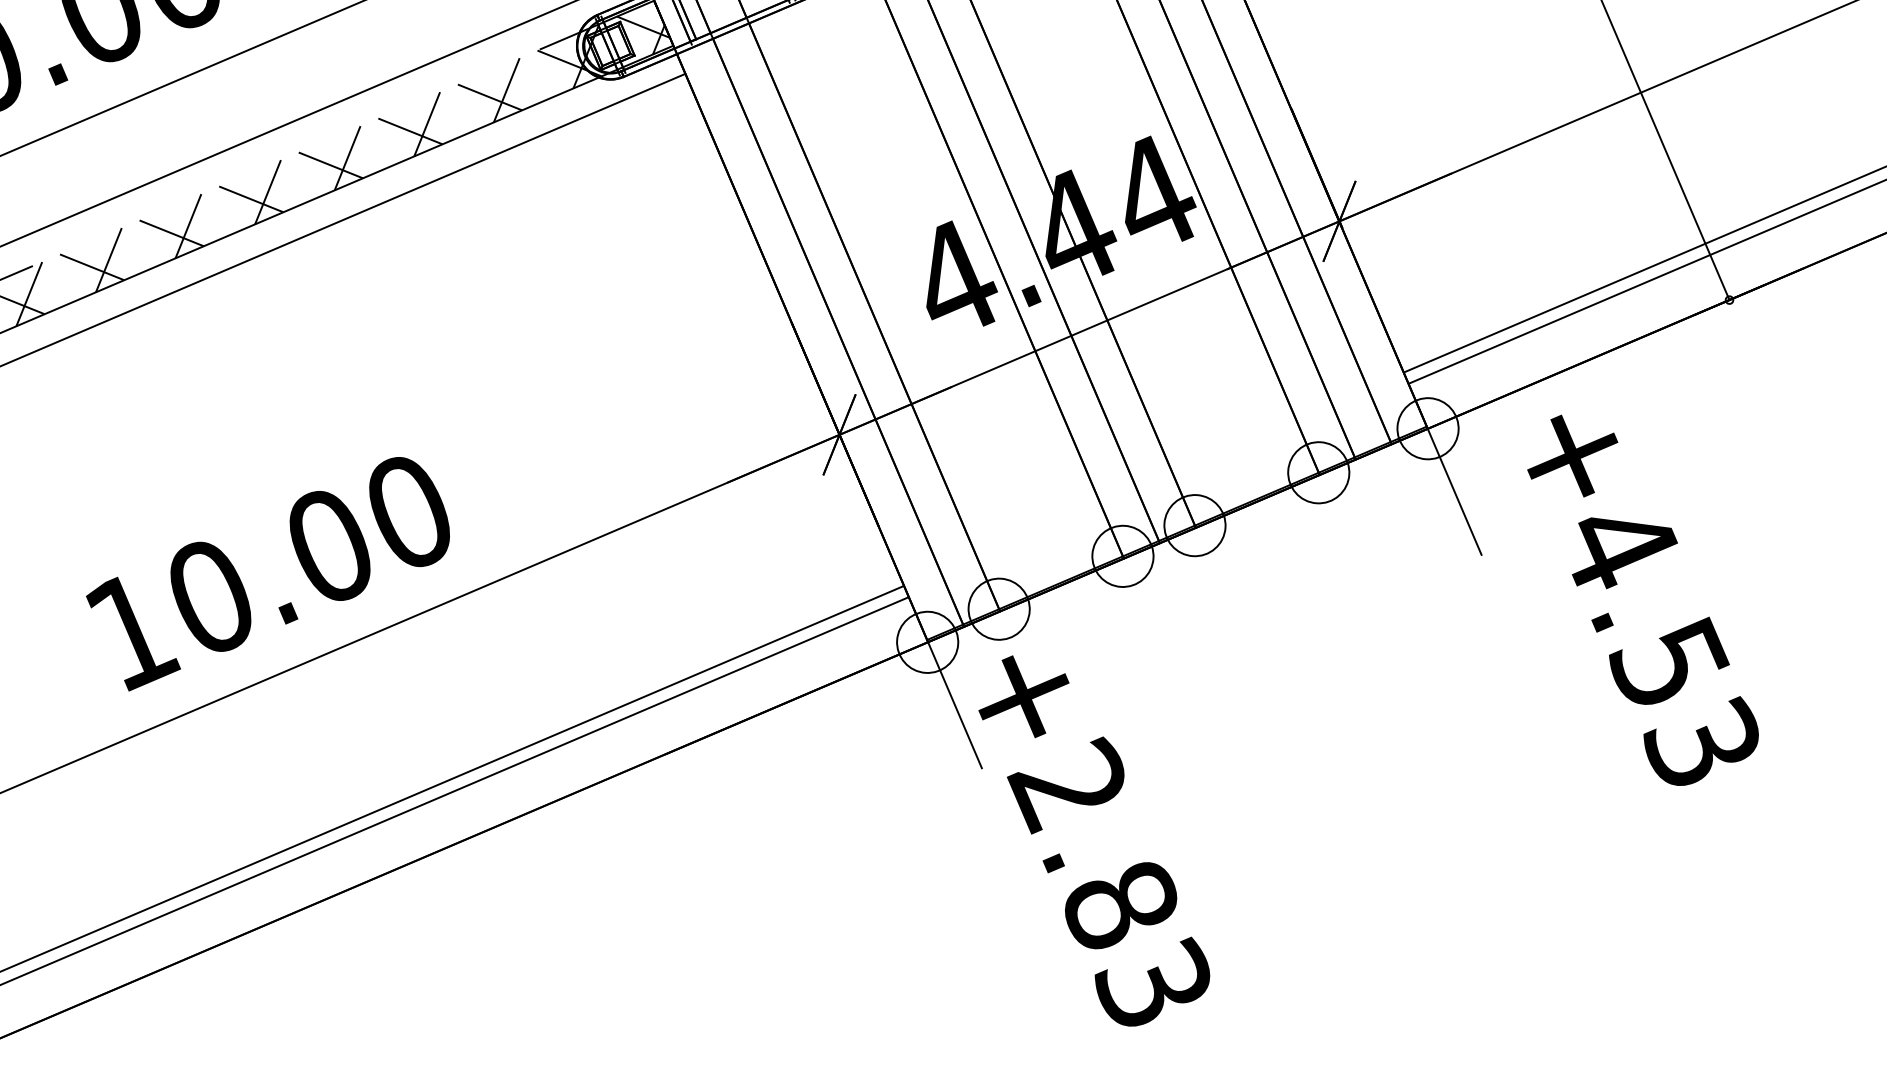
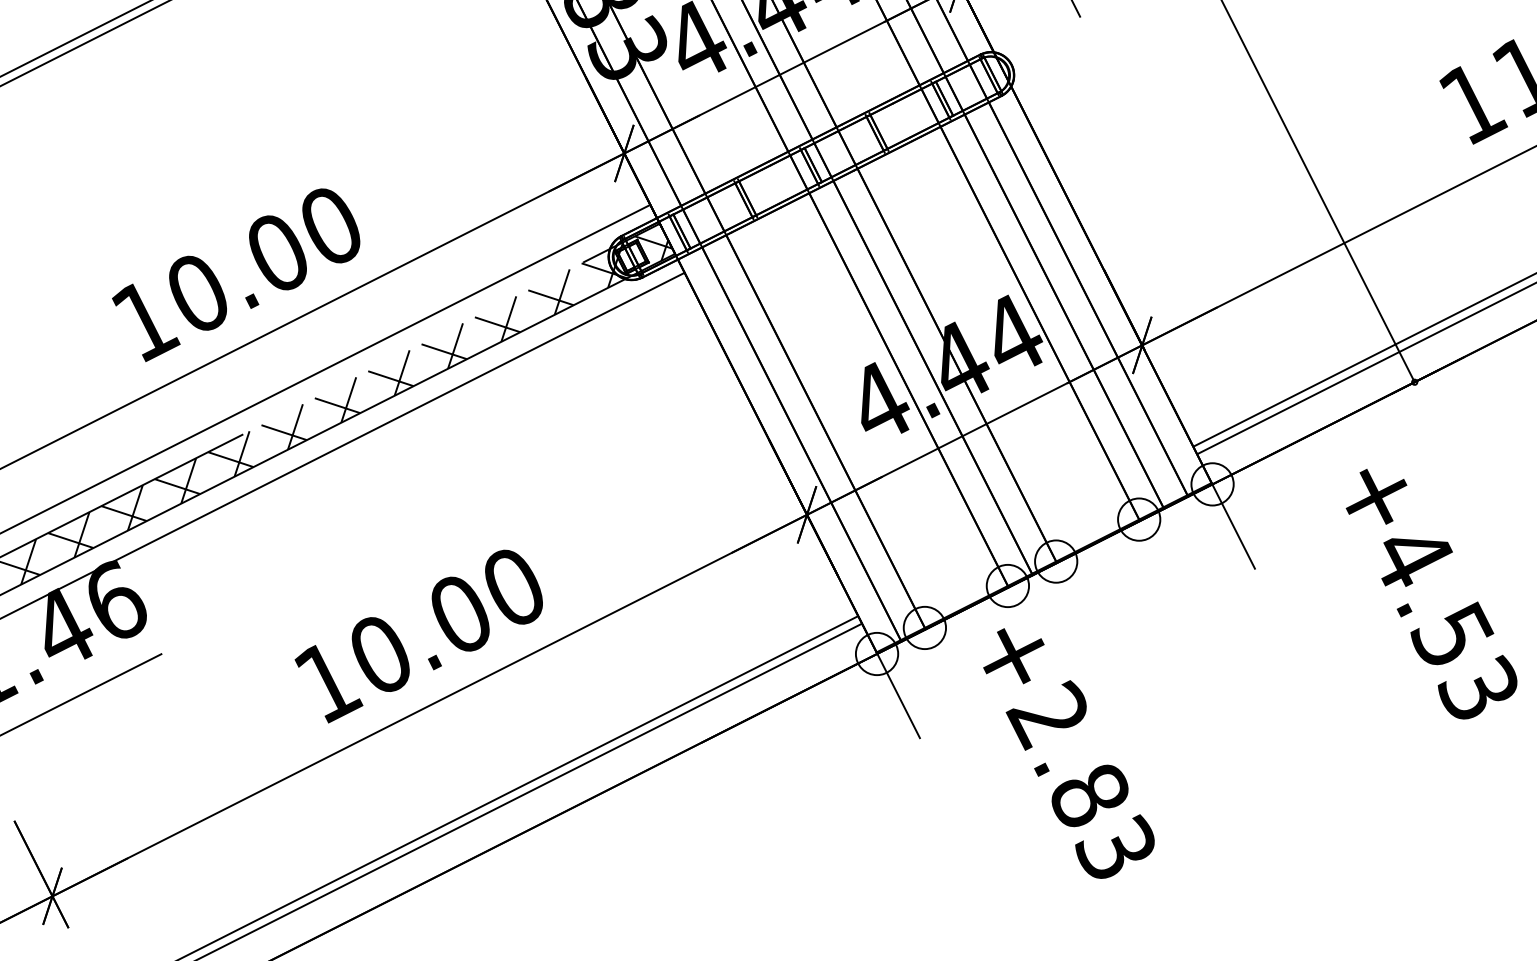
text: (1642, 602) -> (1431, 594), moved
text: (1093, 842) -> (1068, 753), moved

